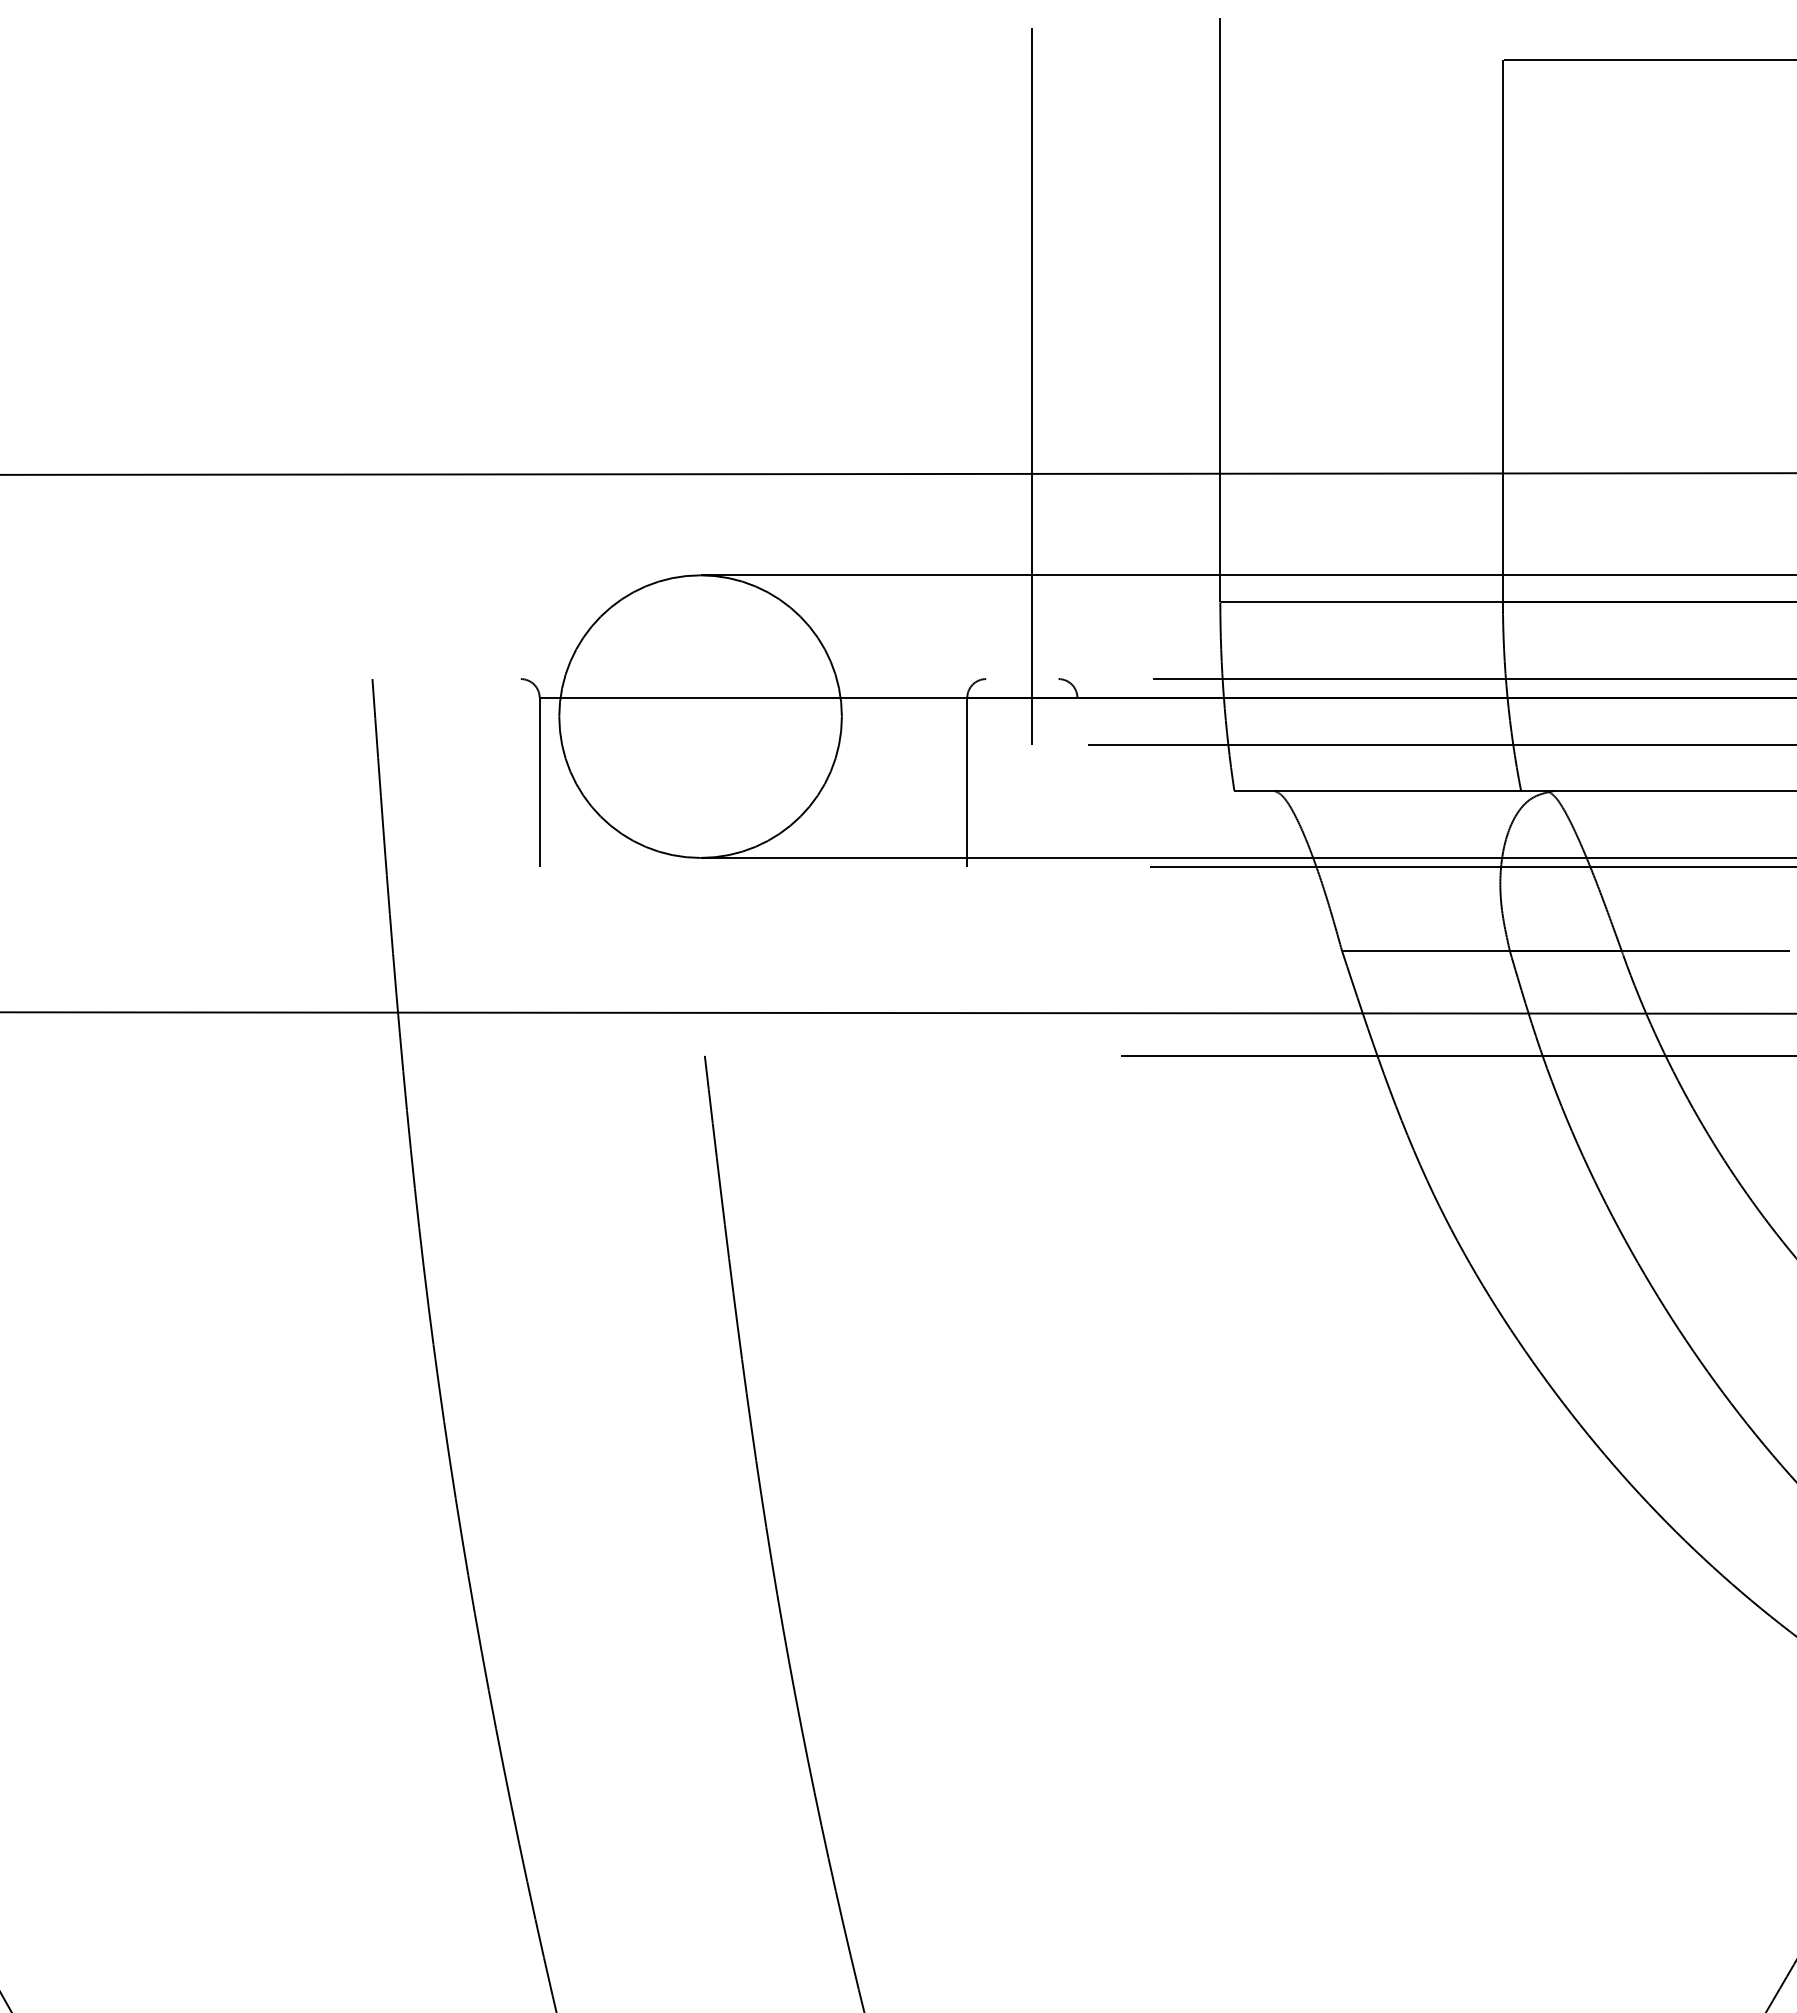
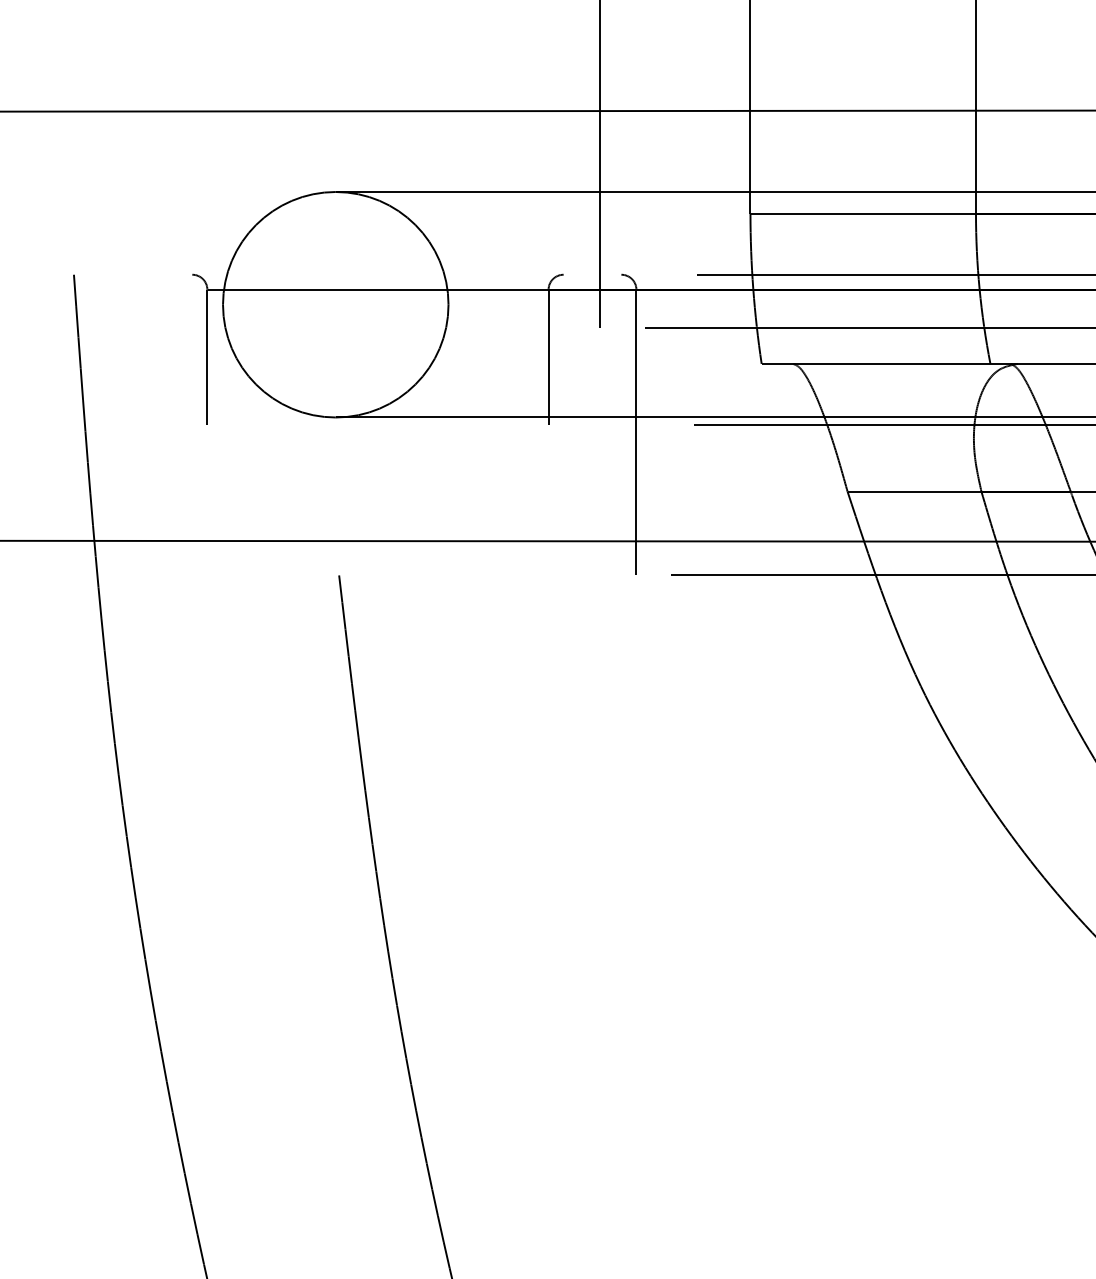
line: (1077, 876) -> (636, 432), added

